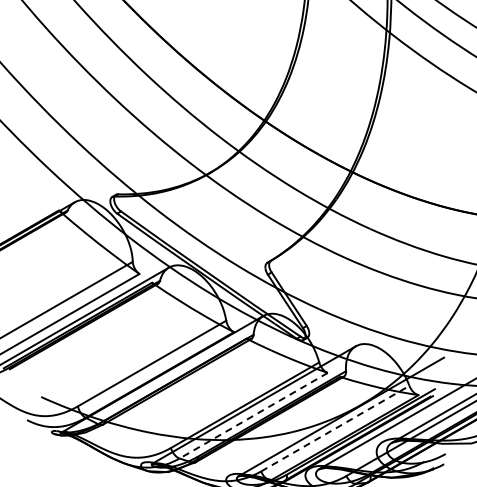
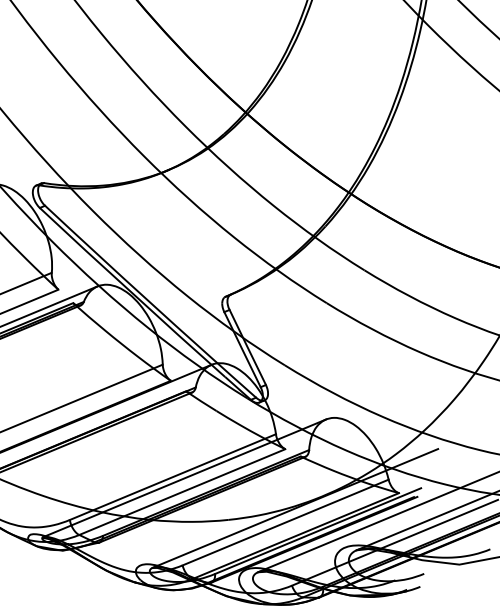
line: (253, 415) -> (182, 491), dashed -> solid
line: (335, 428) -> (285, 522), dashed -> solid

